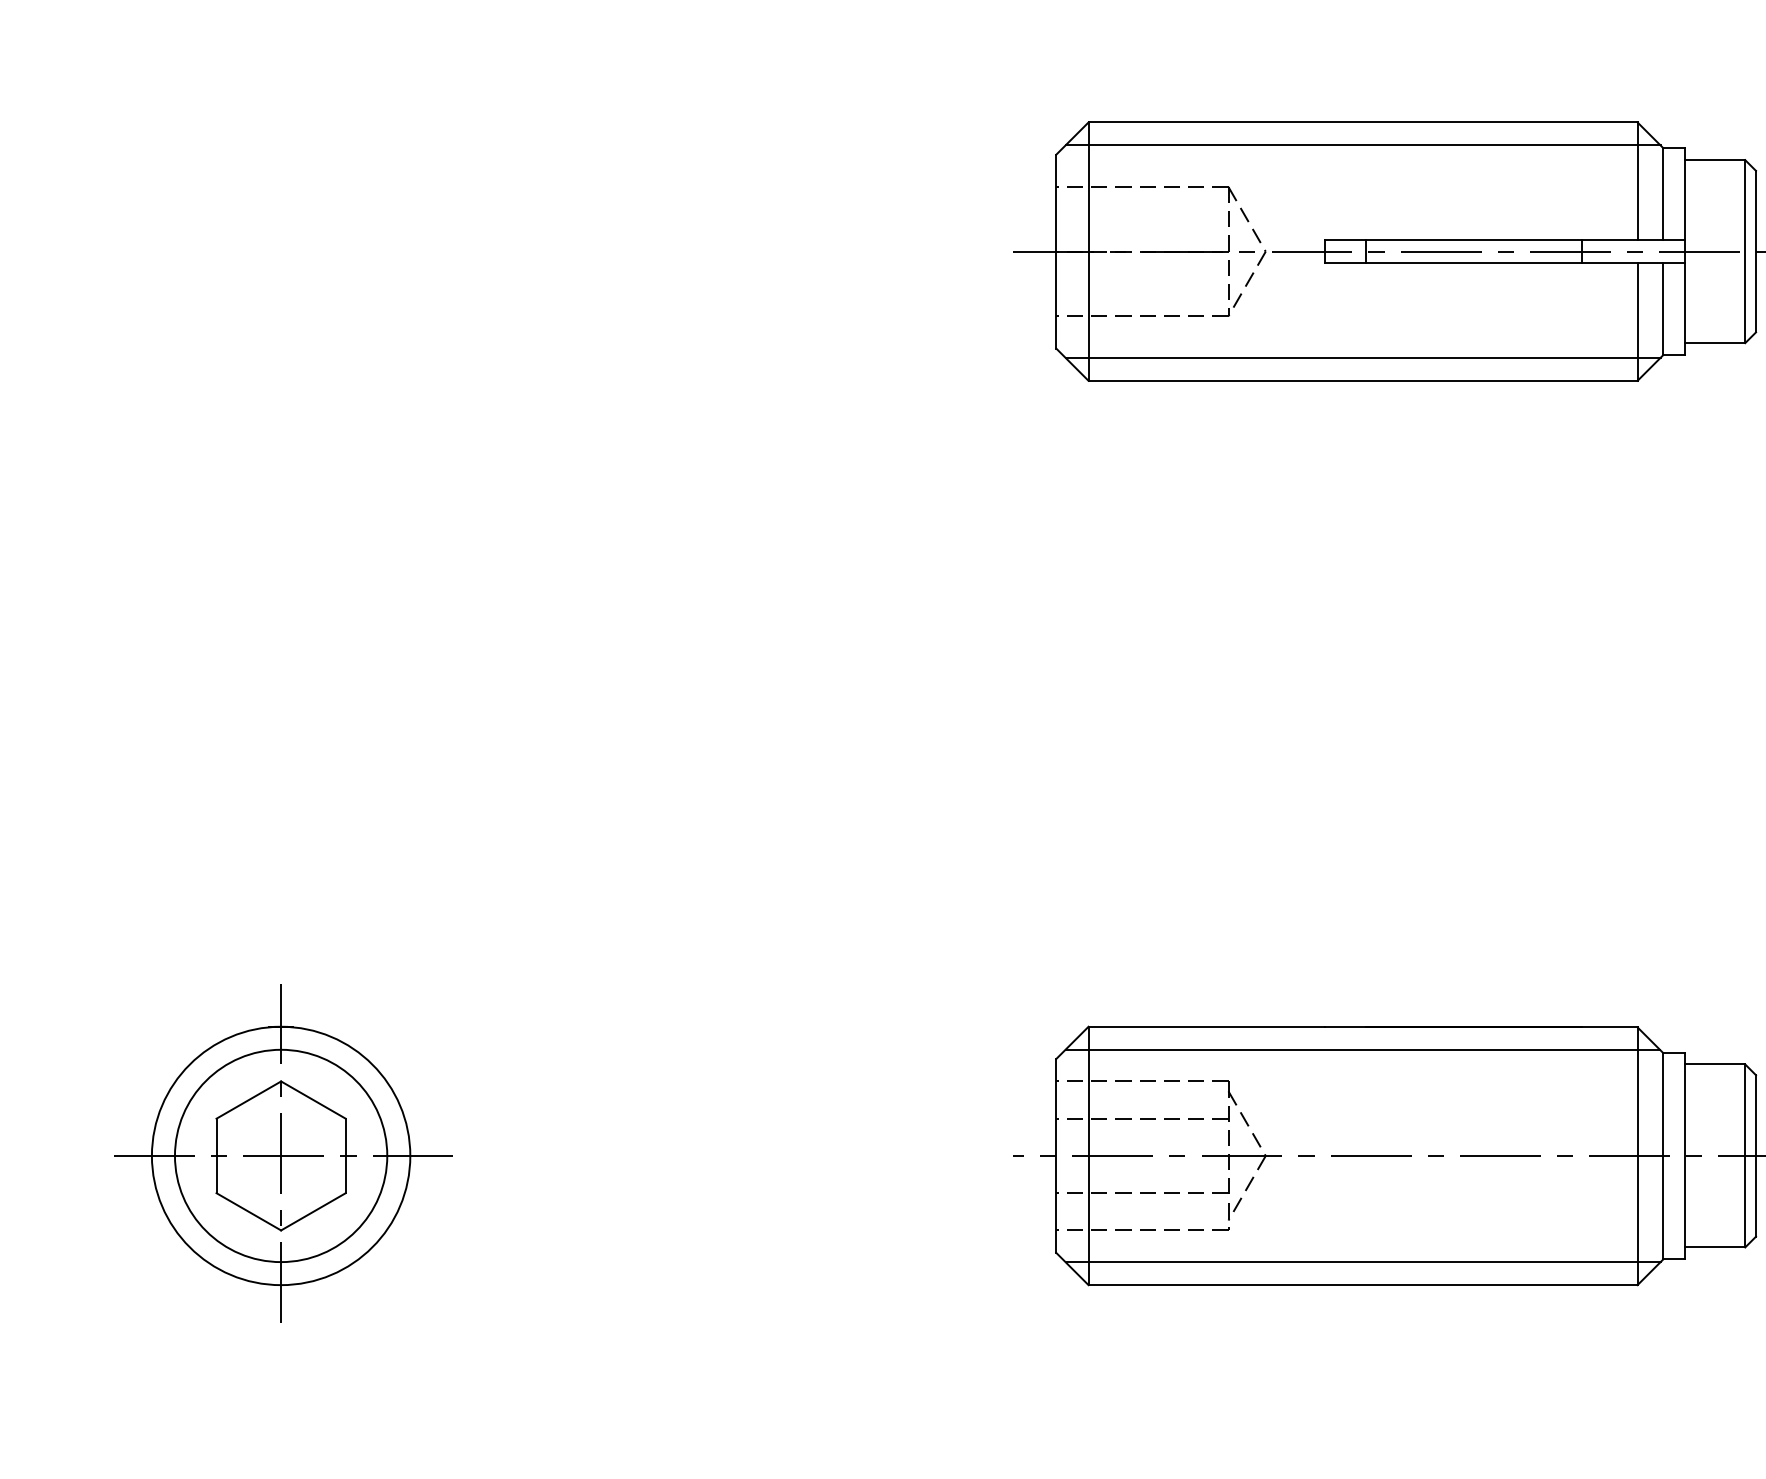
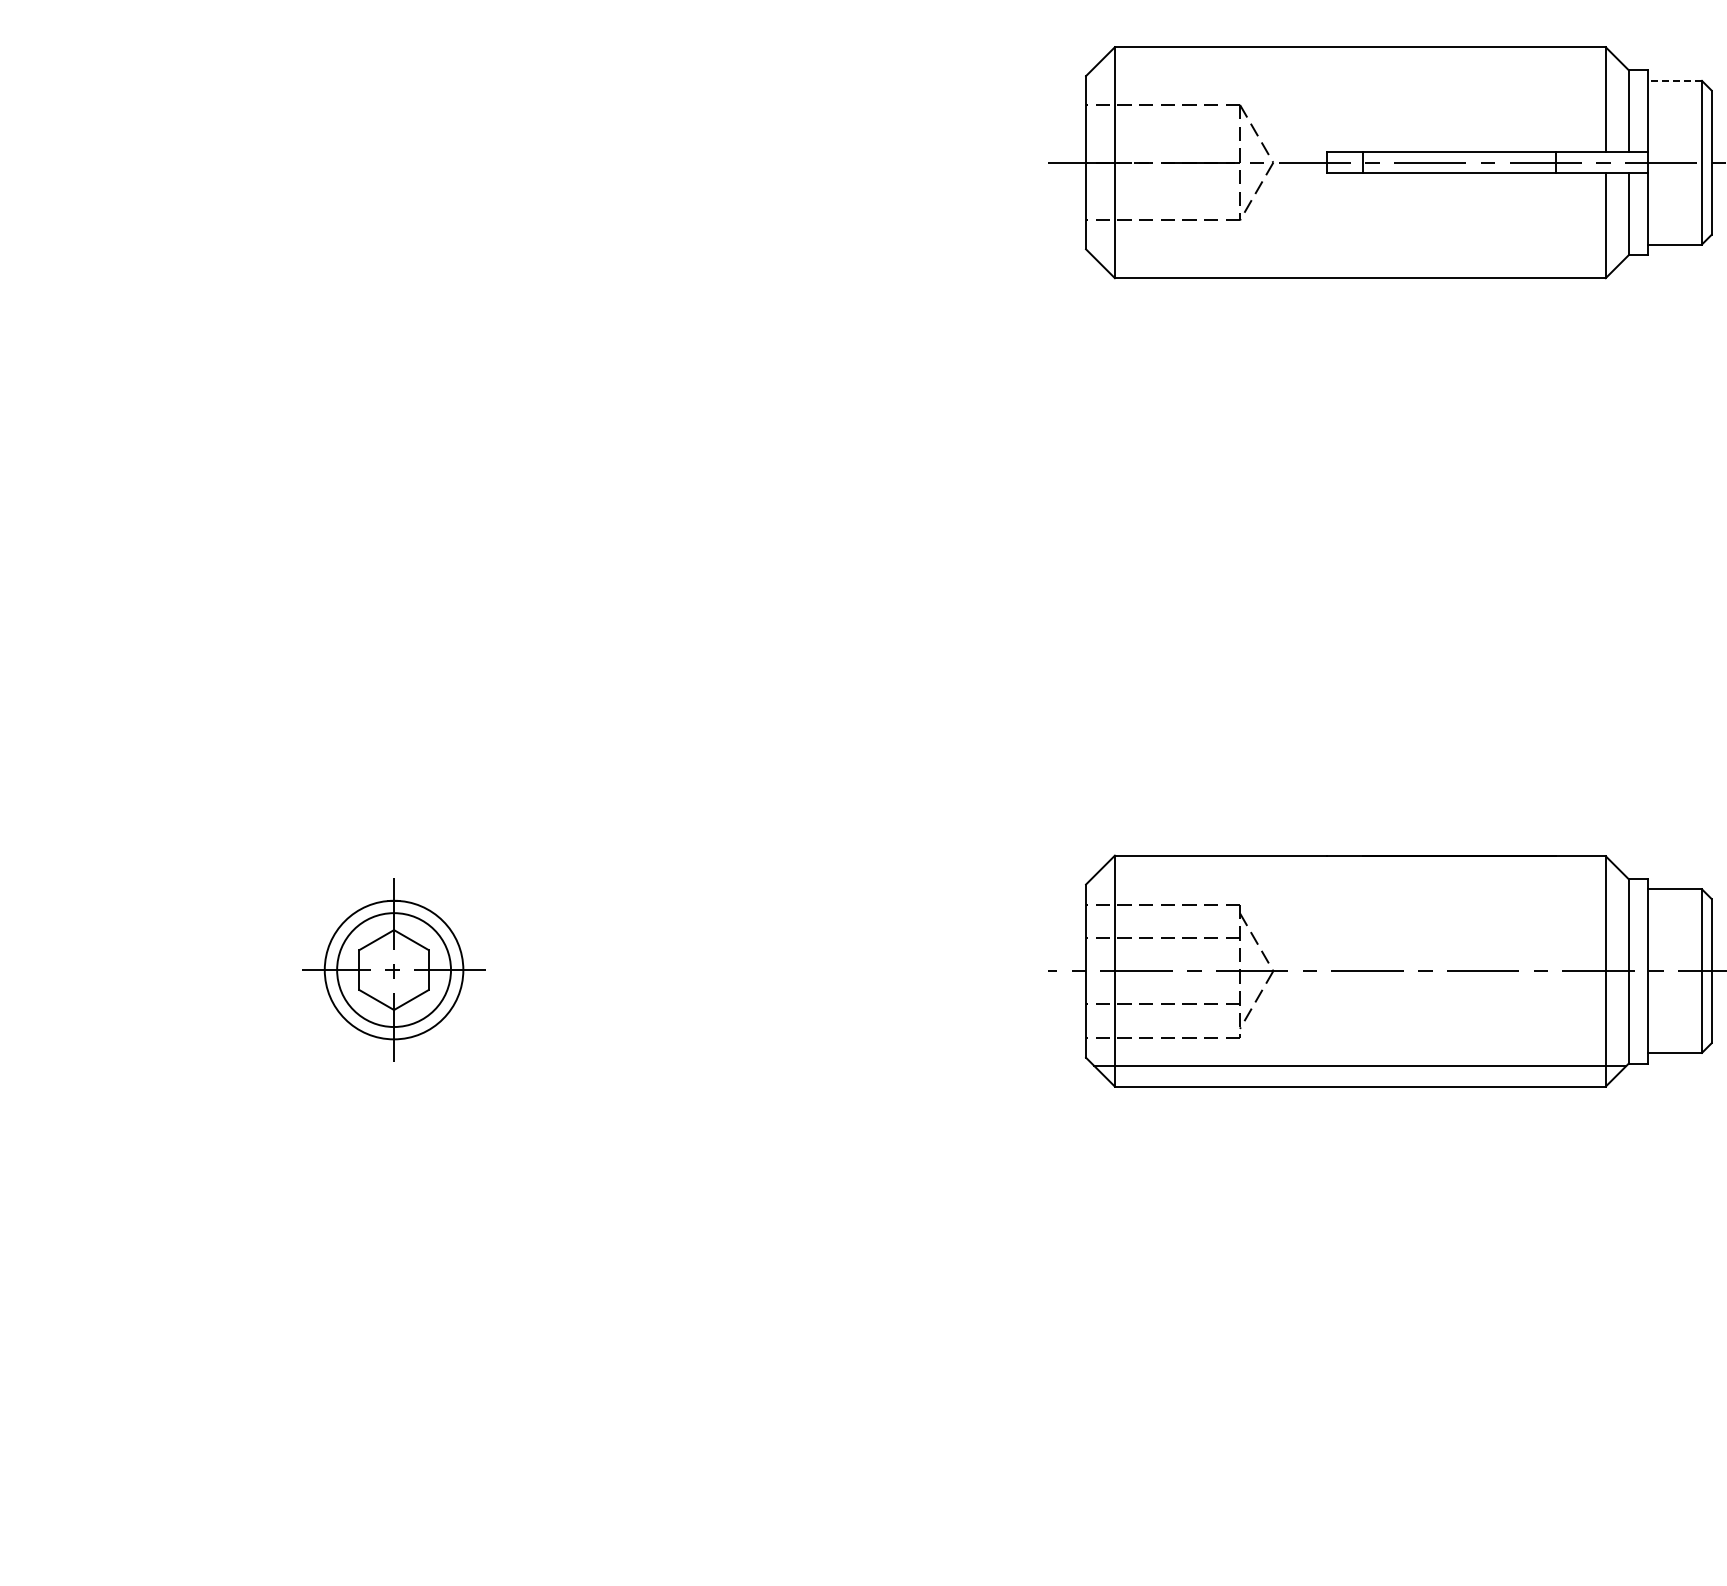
line: (1363, 145) -> (1360, 67), removed
line: (1715, 159) -> (1675, 80), solid -> dashed
line: (1363, 357) -> (1360, 257), removed
line: (1362, 1050) -> (1359, 876), removed
part: (283, 1153) -> (395, 968), size x0.6

